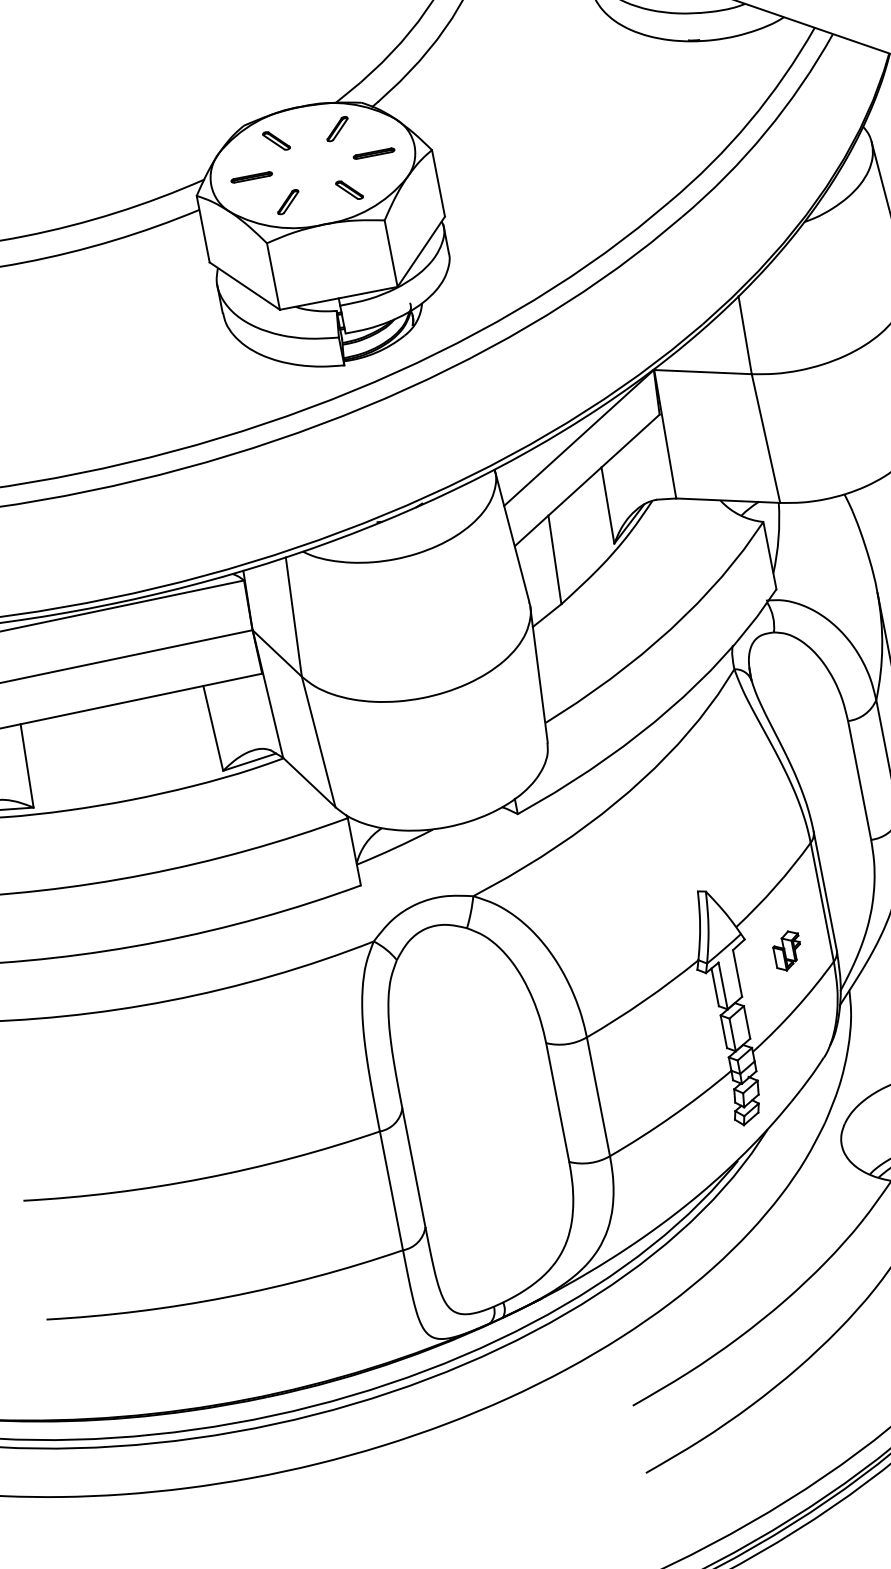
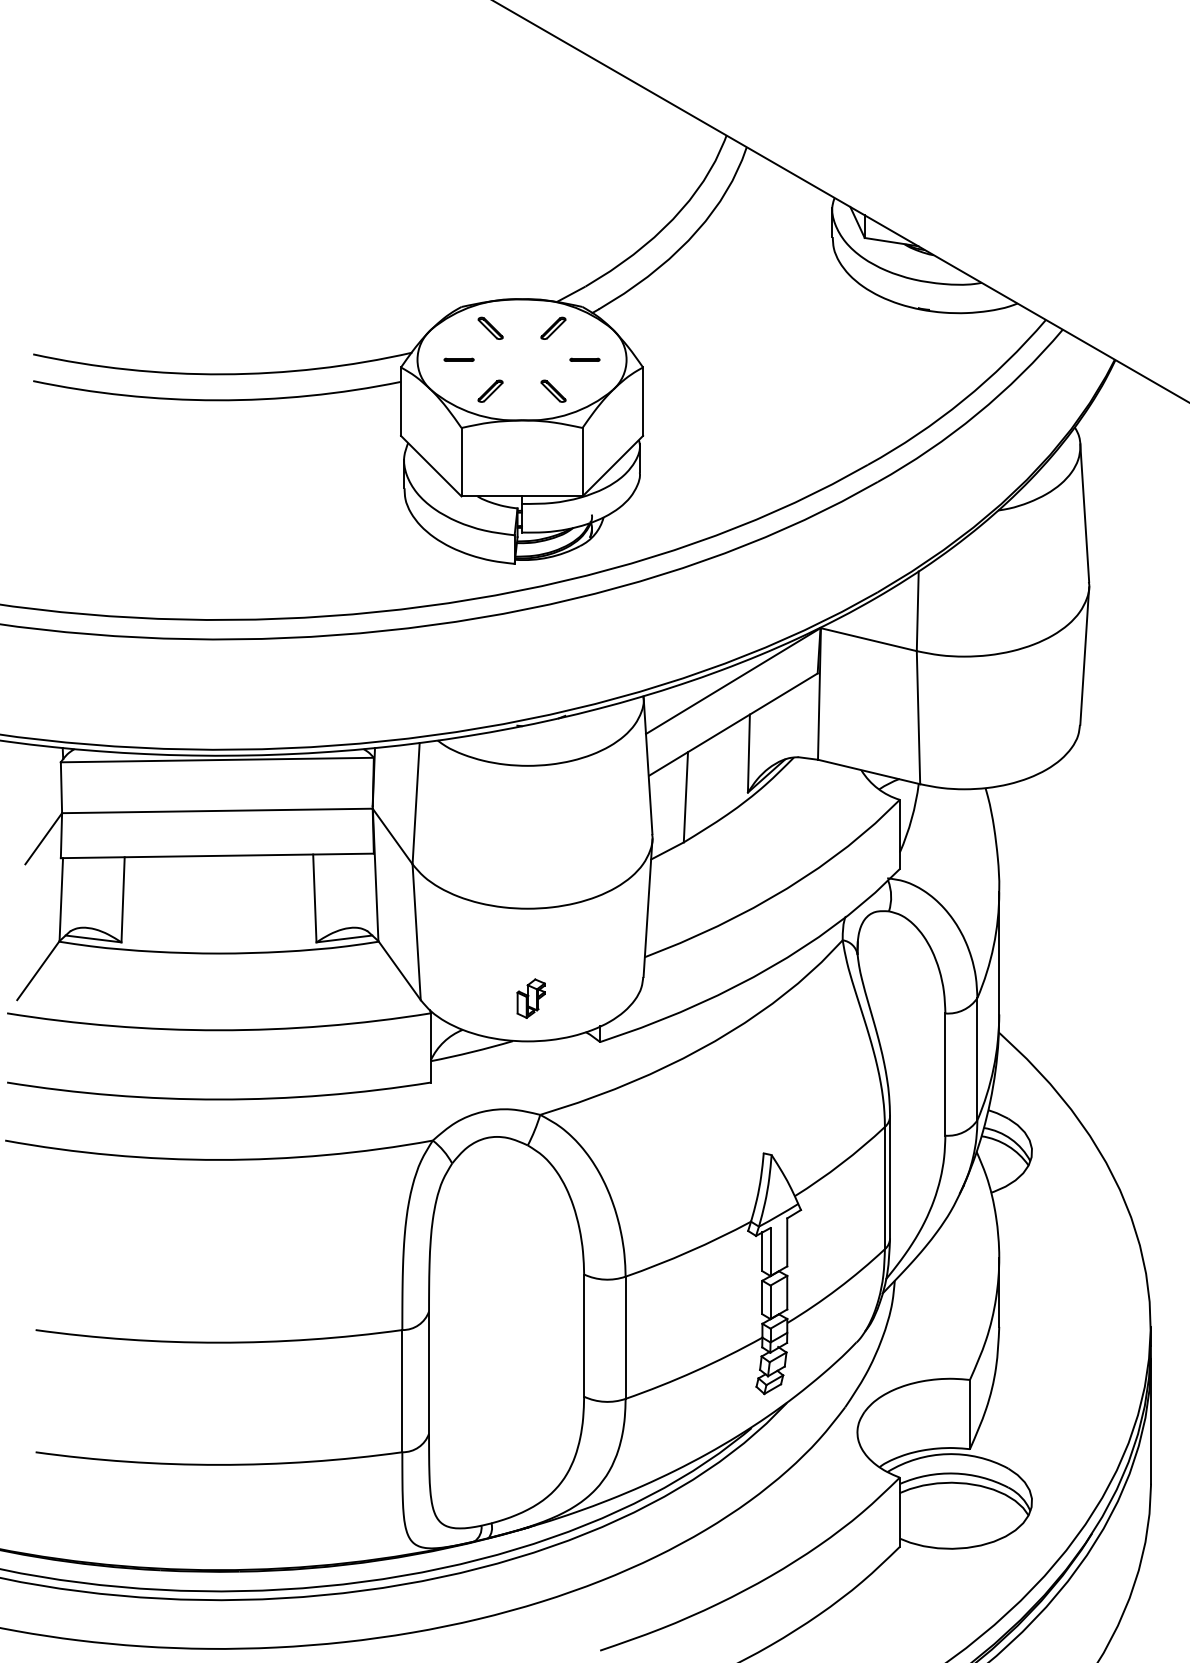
part: (373, 153) -> (584, 359), size x0.7
part: (251, 177) -> (458, 359), size x0.7
part: (786, 950) -> (530, 998), moved

